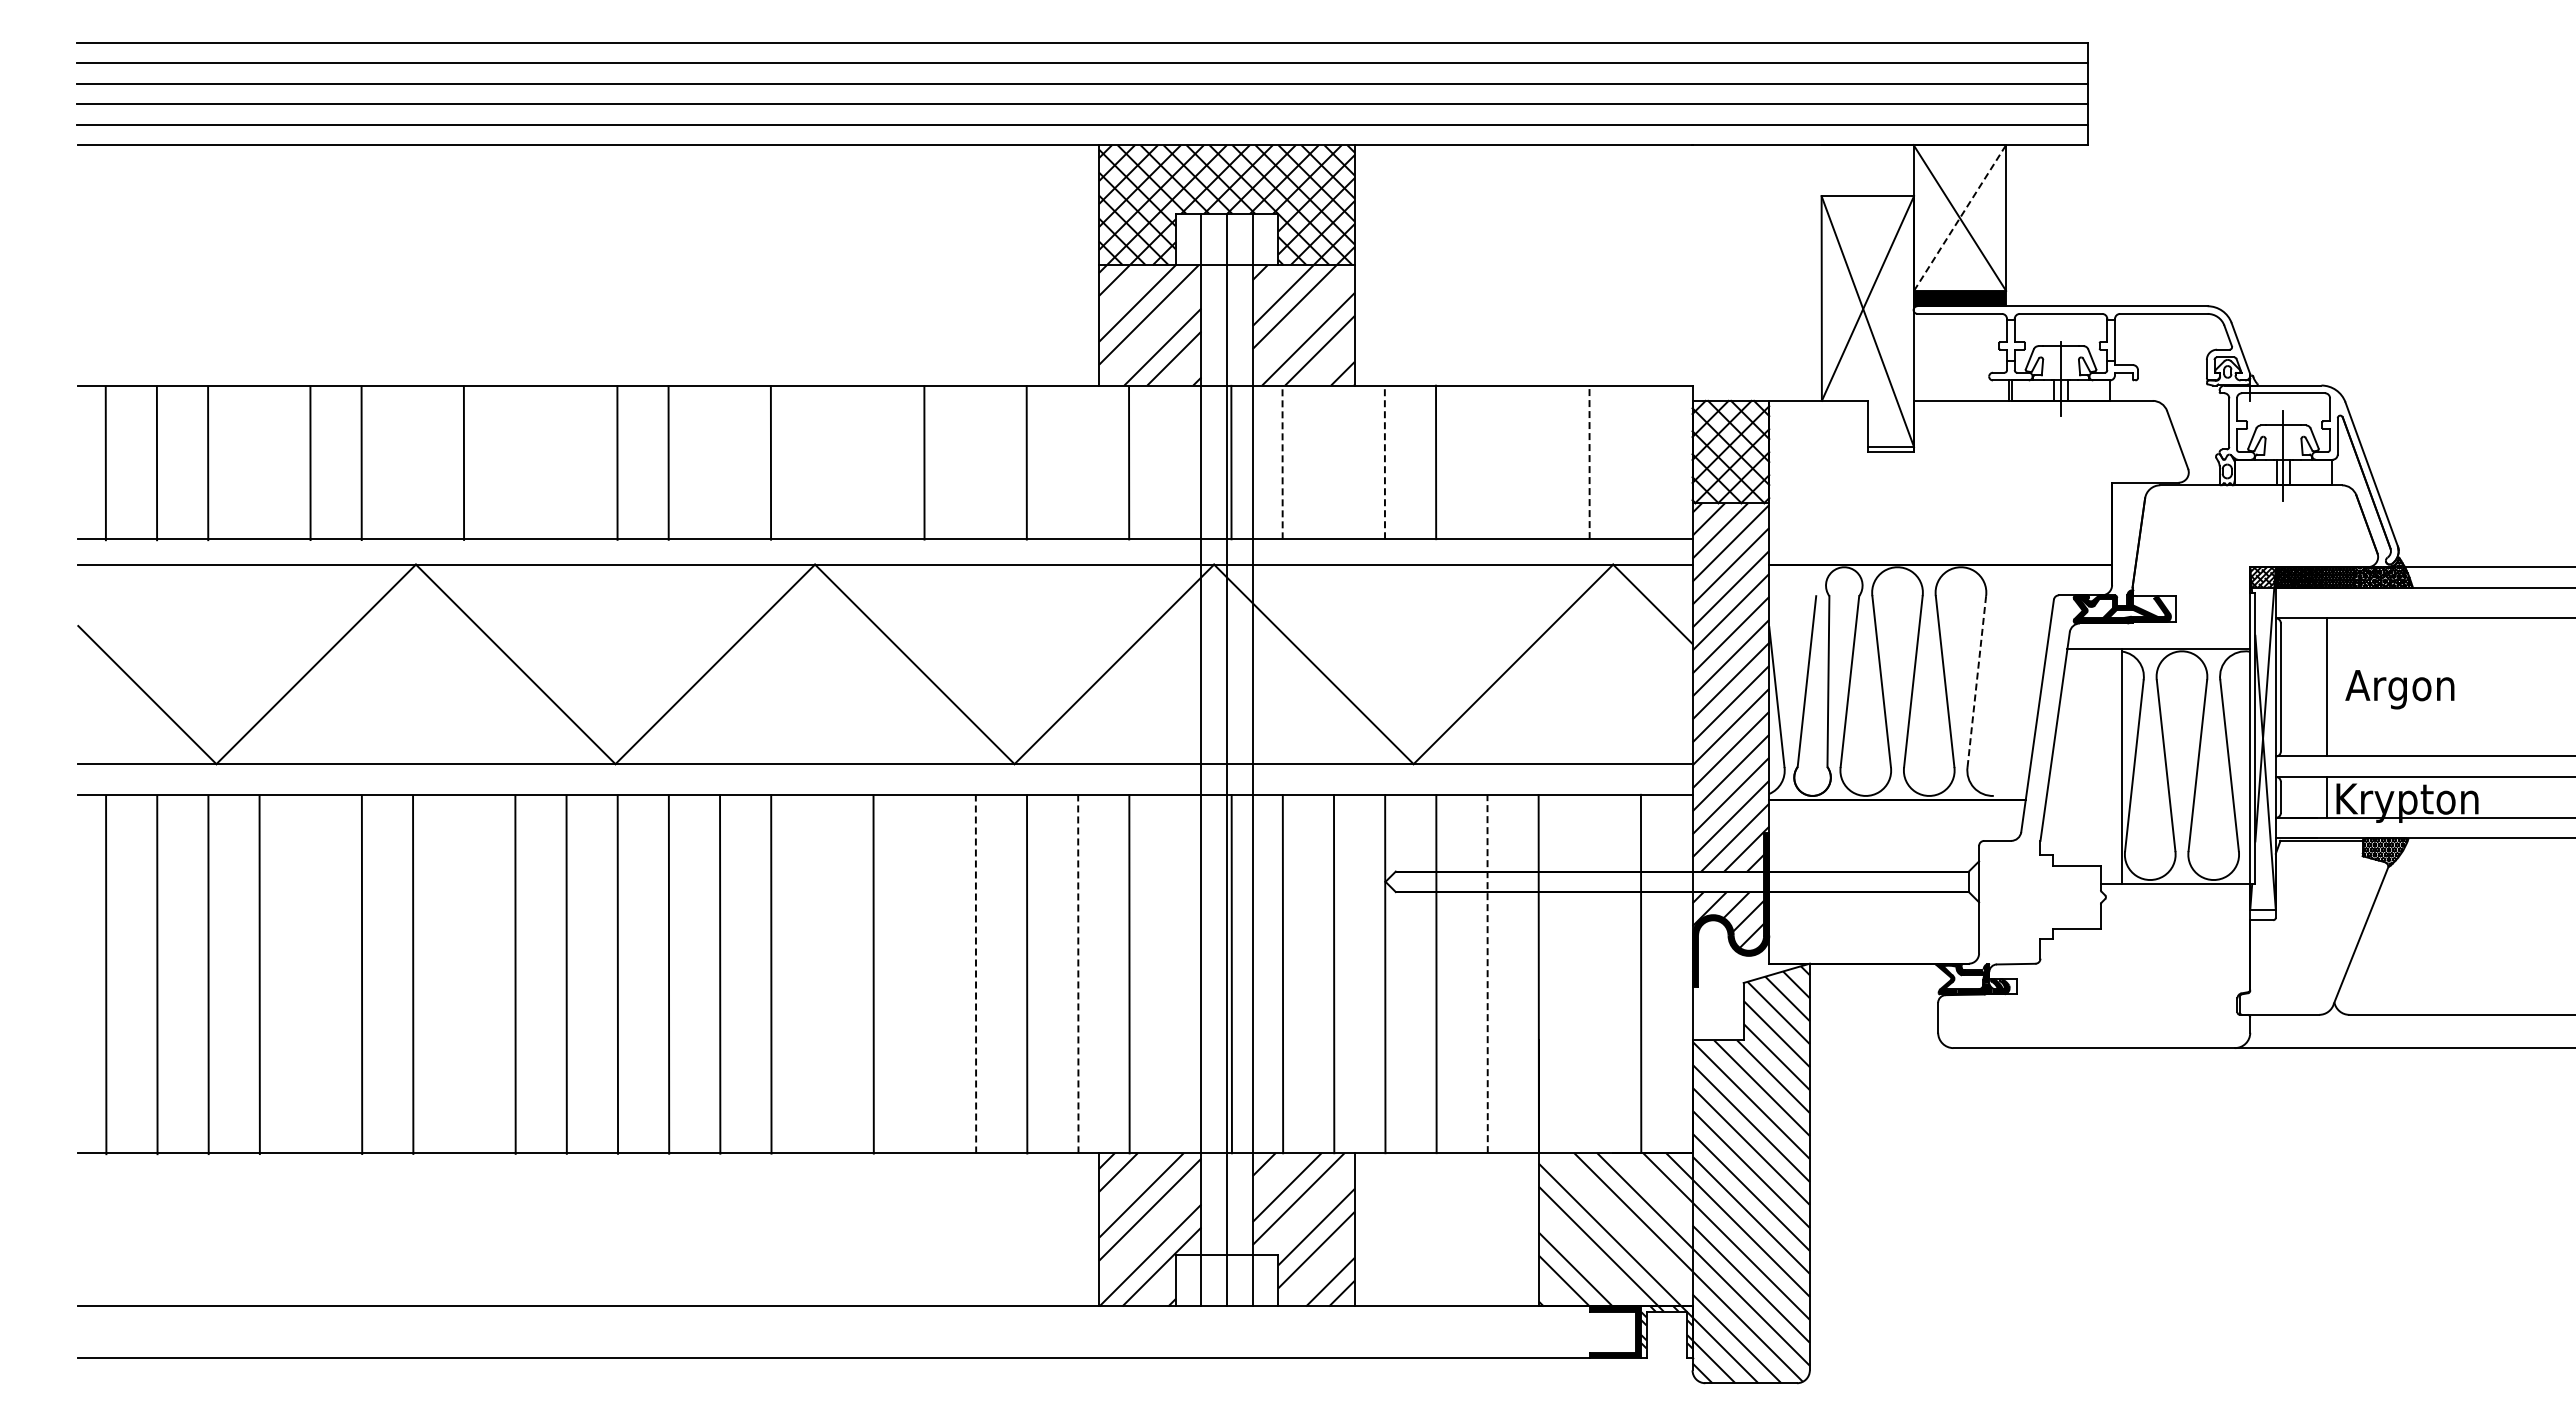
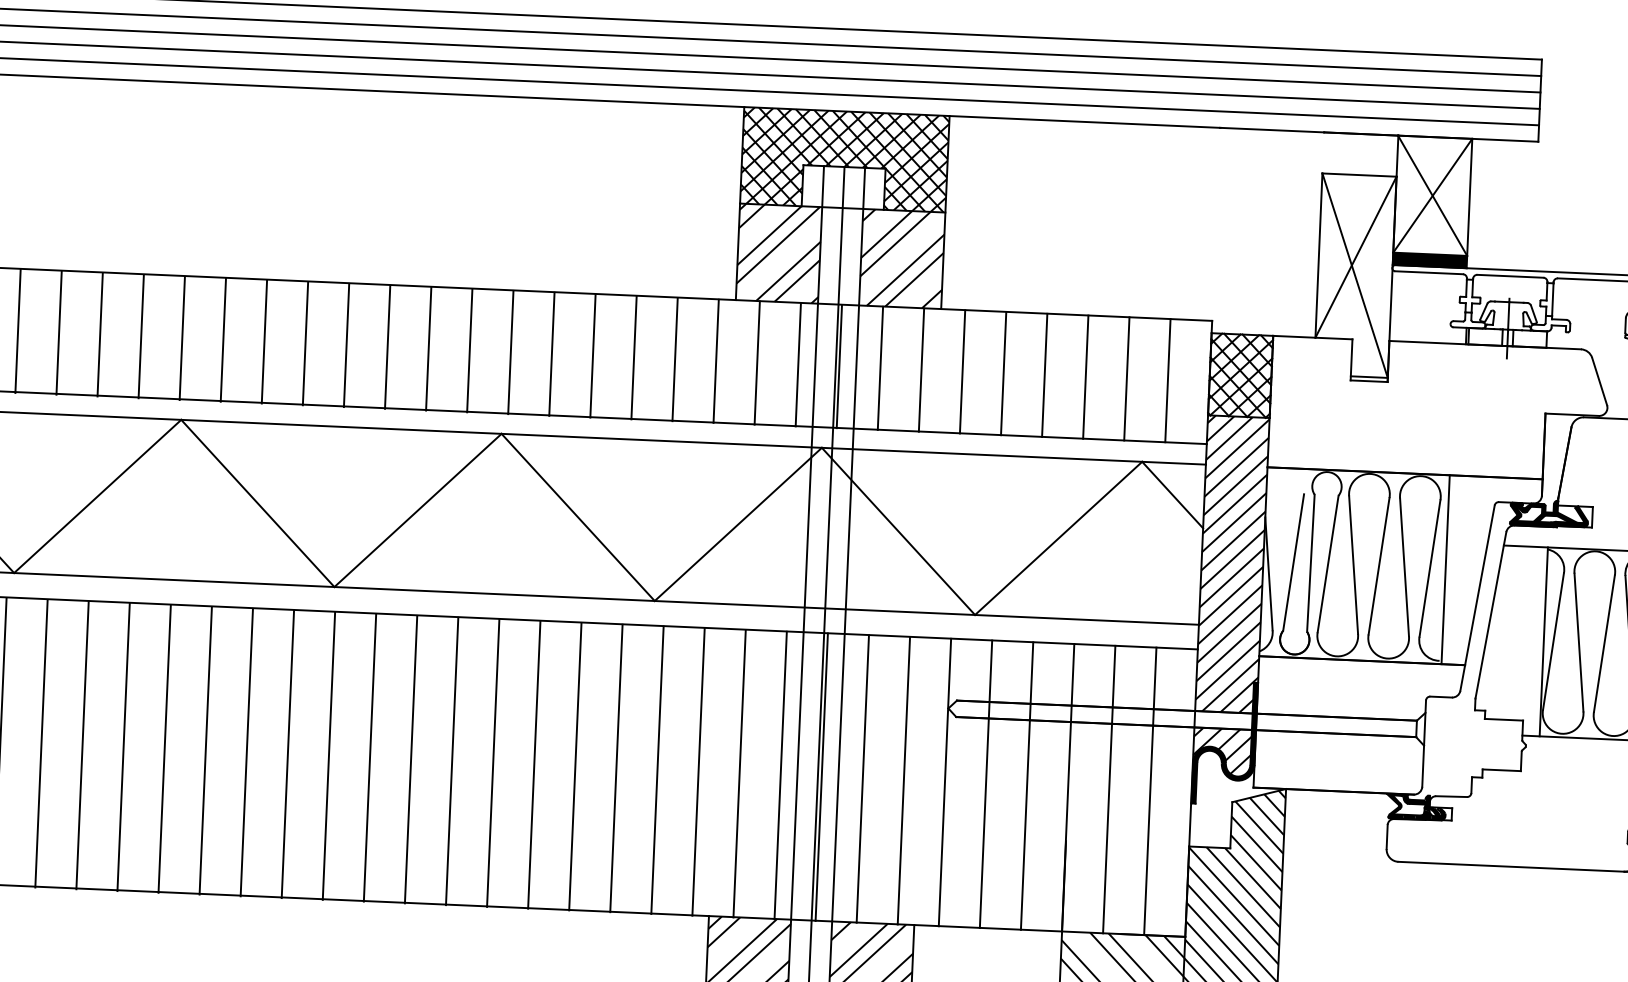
line: (1960, 217) -> (1433, 195), dashed -> solid
line: (515, 462) -> (264, 341), added
line: (566, 462) -> (305, 343), added
line: (719, 462) -> (428, 348), added
line: (822, 462) -> (511, 352), added
line: (873, 462) -> (552, 353), added
line: (975, 462) -> (633, 357), added
line: (1077, 462) -> (715, 361), added
line: (1180, 462) -> (798, 364), added
line: (1282, 462) -> (880, 368), dashed -> solid
line: (1333, 462) -> (921, 370), added
line: (1384, 462) -> (962, 371), dashed -> solid
line: (1487, 462) -> (1044, 375), added
line: (1538, 462) -> (1085, 377), added
line: (1589, 462) -> (1126, 379), dashed -> solid
line: (1640, 462) -> (1167, 380), added
line: (259, 463) -> (59, 333), added
line: (412, 463) -> (182, 338), added
line: (1976, 681) -> (1429, 568), dashed -> solid
line: (1996, 681) -> (1445, 569), added
line: (976, 973) -> (616, 767), dashed -> solid
line: (1078, 973) -> (698, 771), dashed -> solid
line: (1487, 973) -> (1027, 785), dashed -> solid
line: (1589, 973) -> (1108, 789), added
line: (310, 974) -> (82, 745), added
line: (464, 974) -> (205, 750), added
line: (822, 974) -> (493, 763), added
line: (924, 974) -> (575, 766), added
line: (1180, 974) -> (780, 775), added

